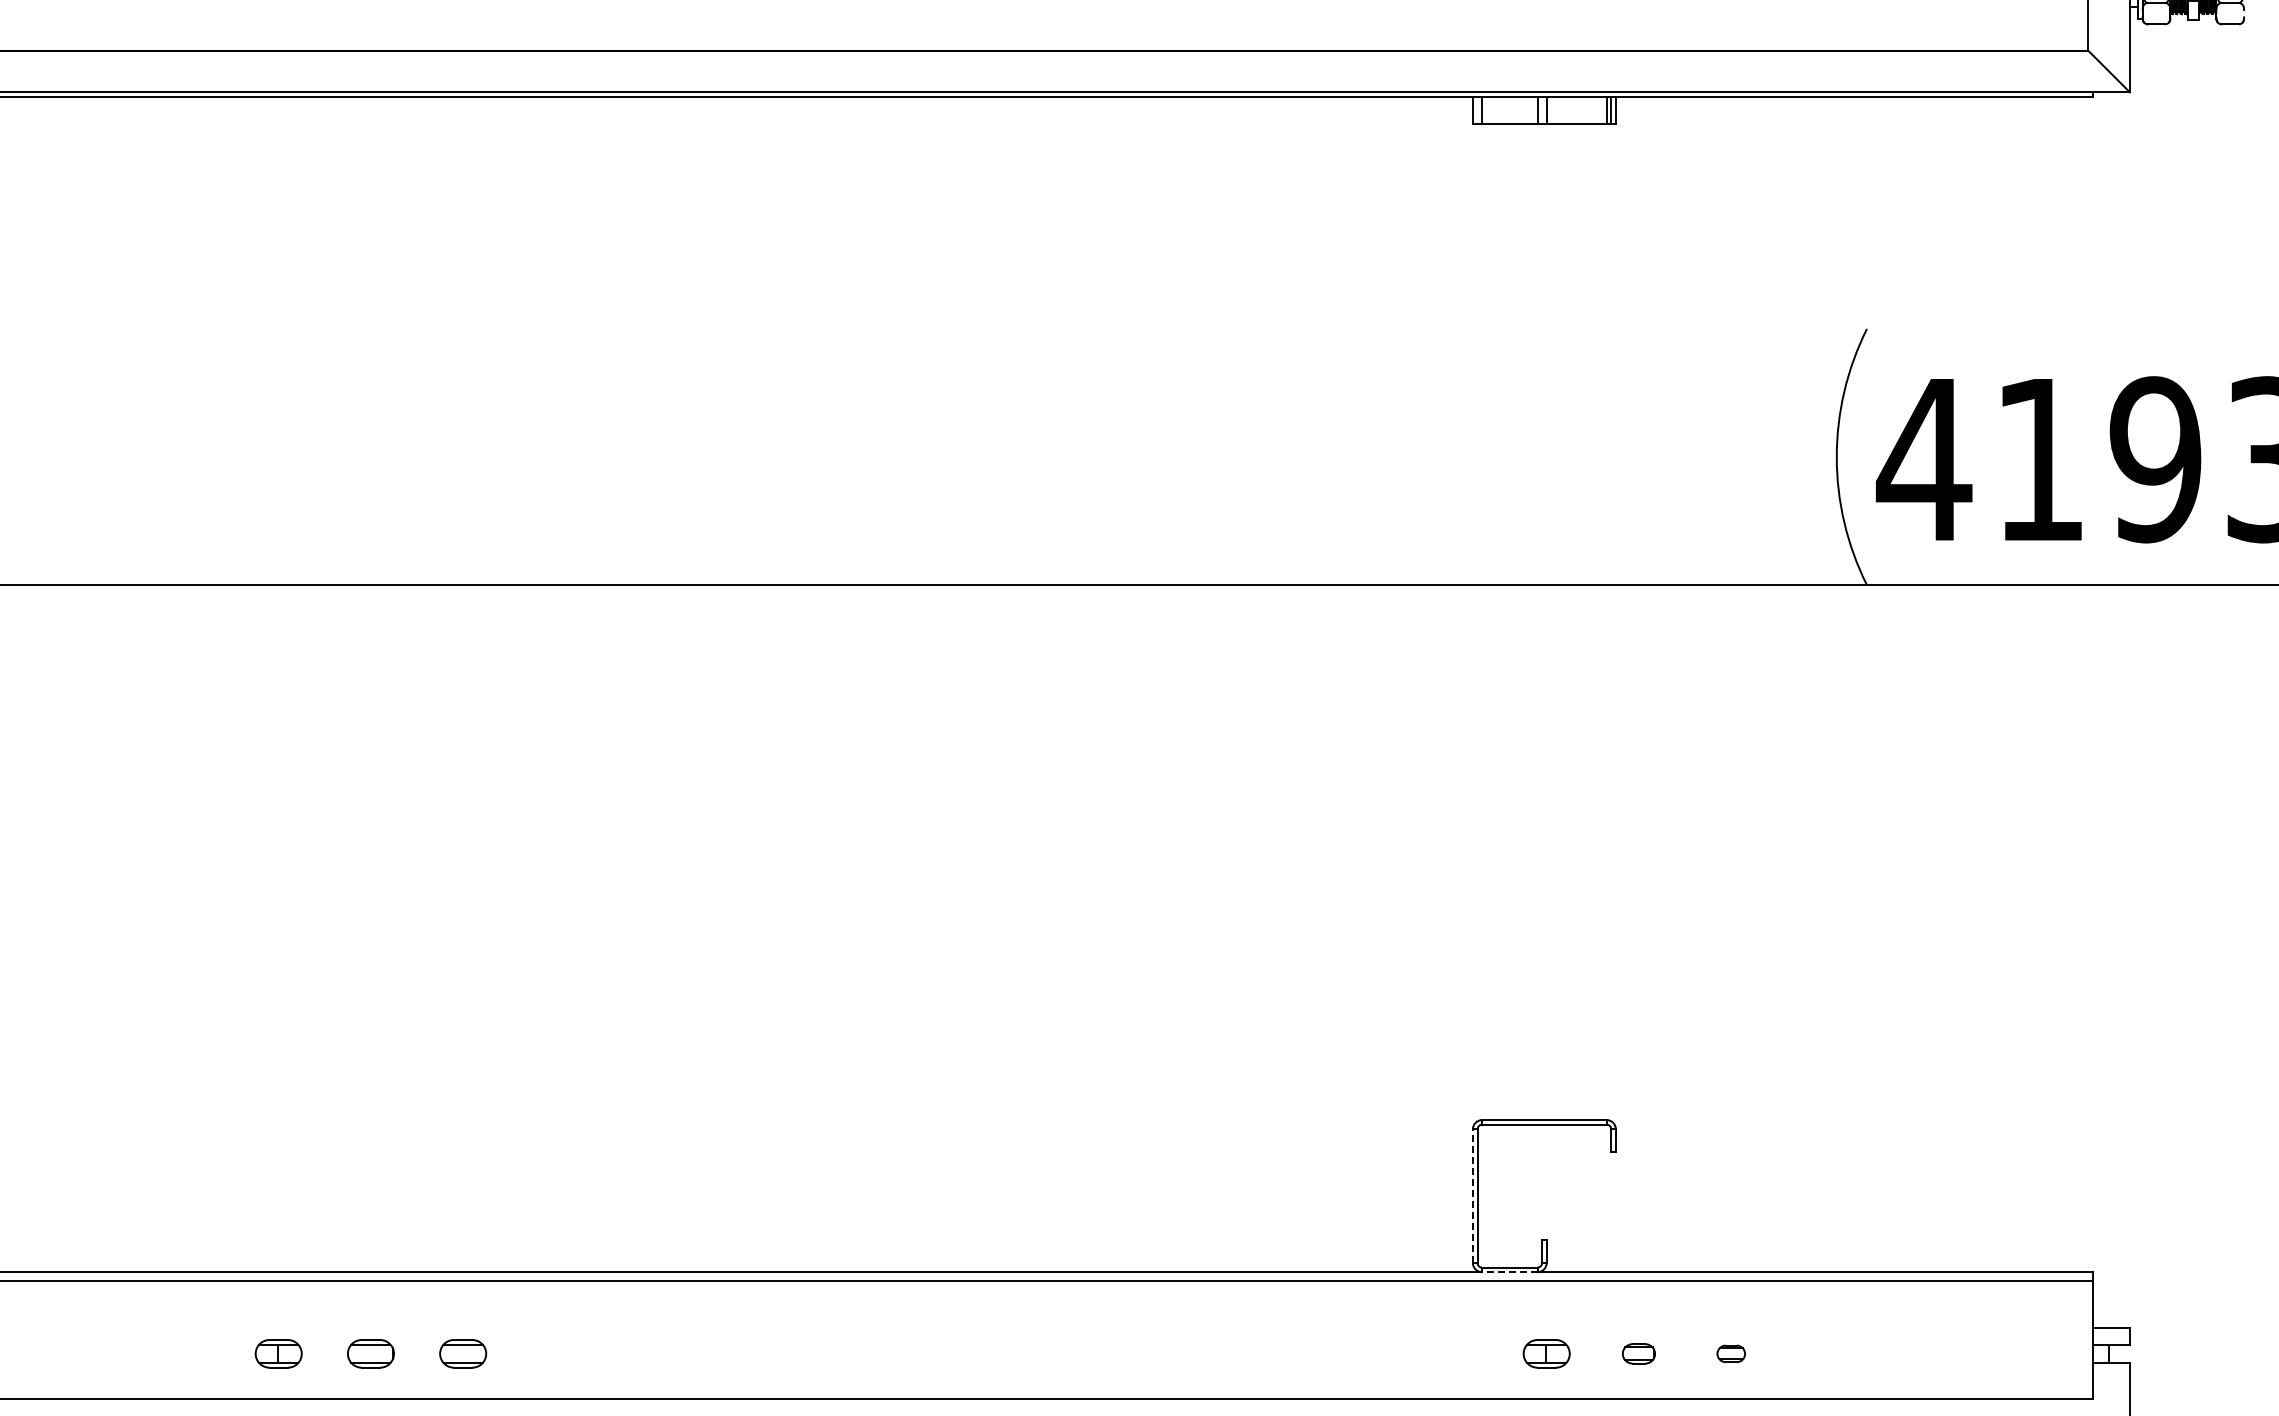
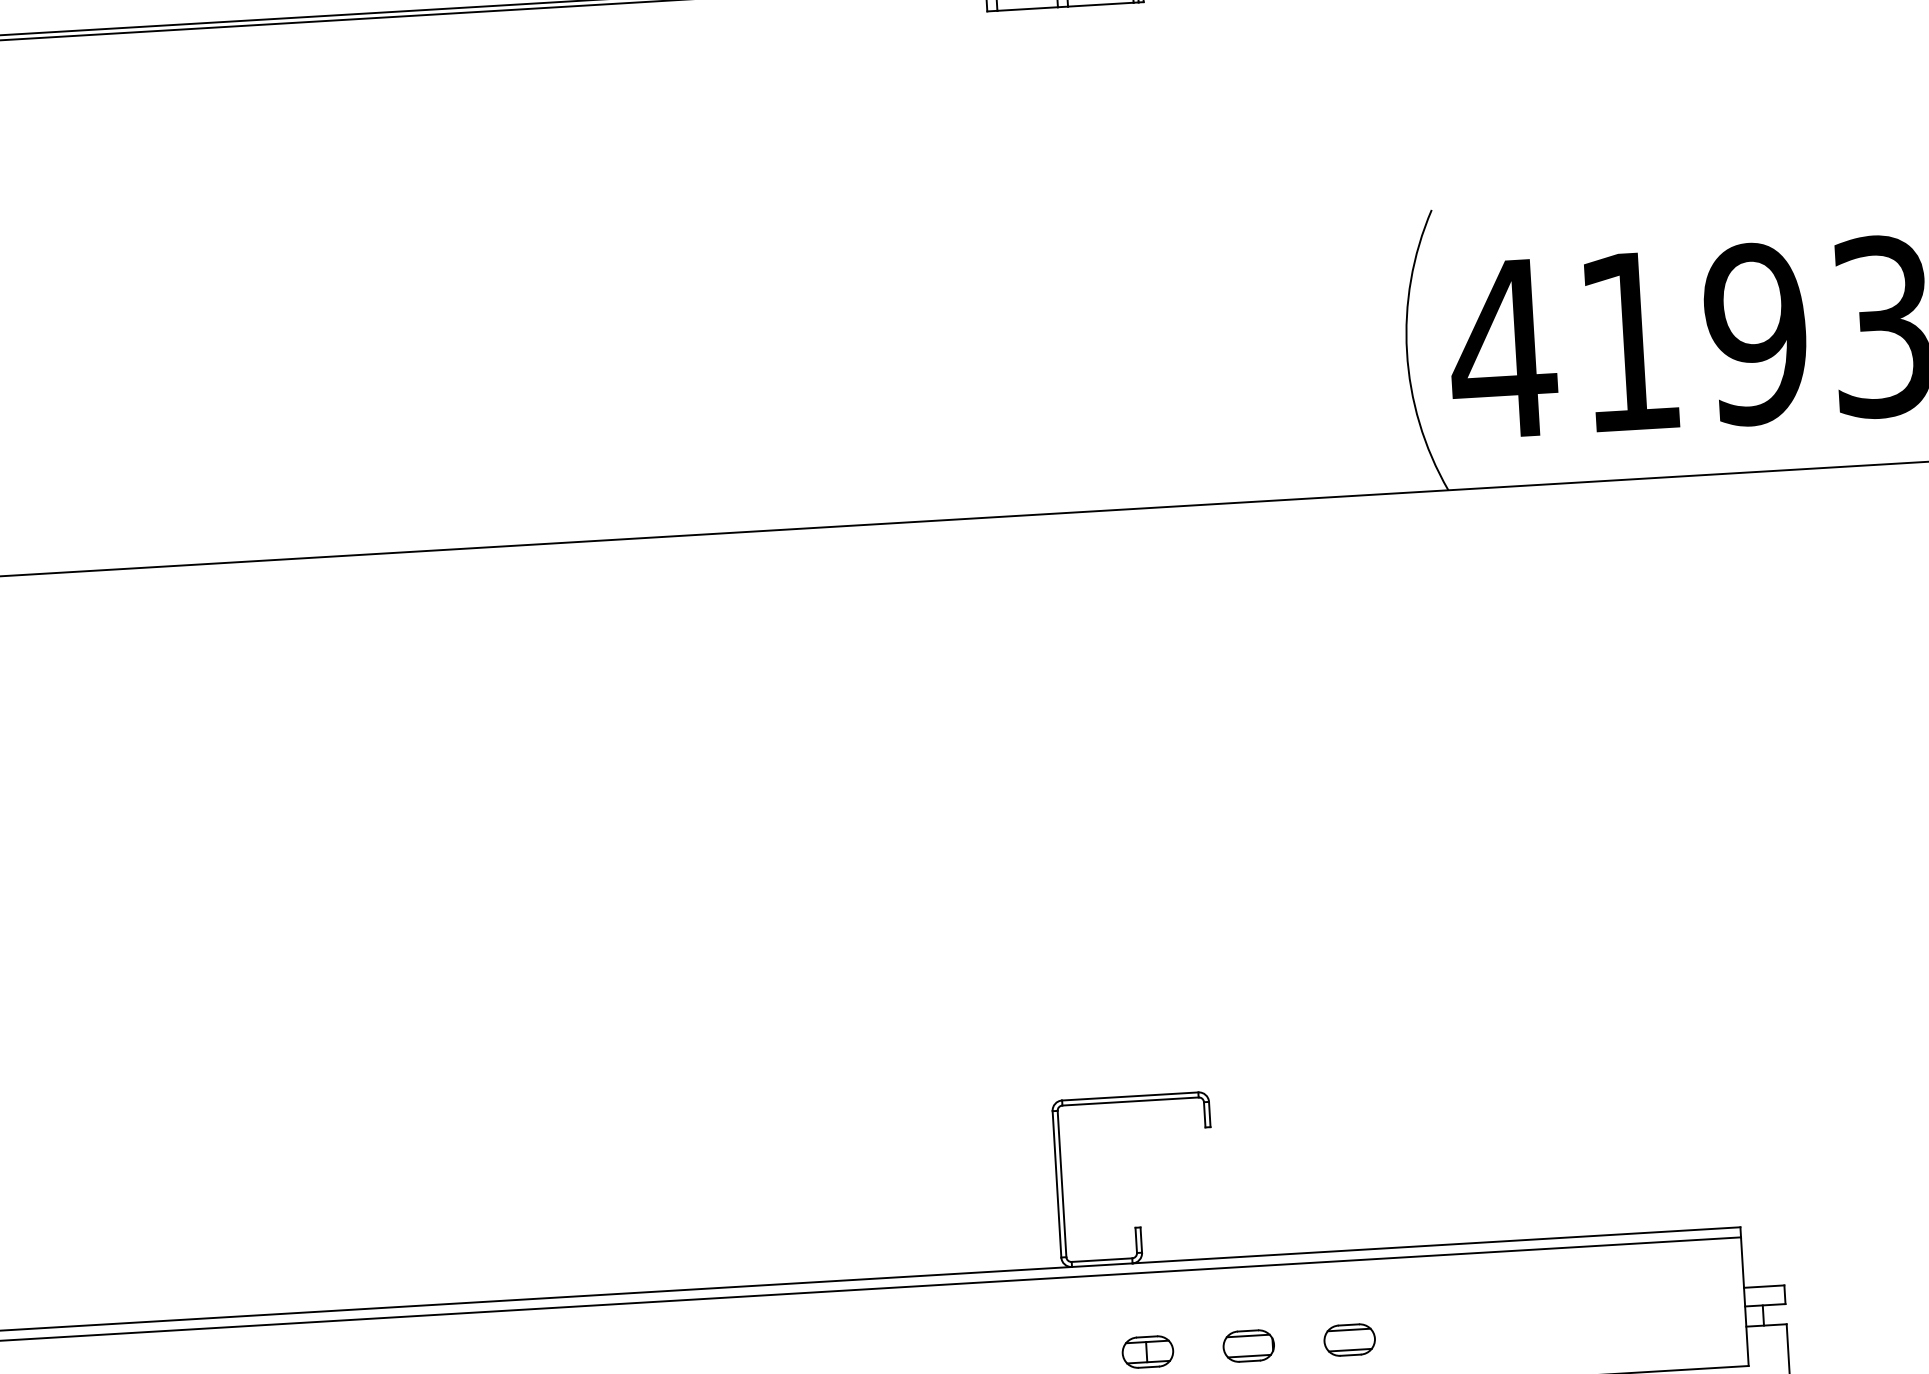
line: (1472, 1196) -> (1056, 1184), dashed -> solid
line: (1509, 1272) -> (1101, 1265), dashed -> solid
part: (1638, 1353) -> (1248, 1345), size x1.43
part: (1731, 1353) -> (1350, 1339), size x1.67

